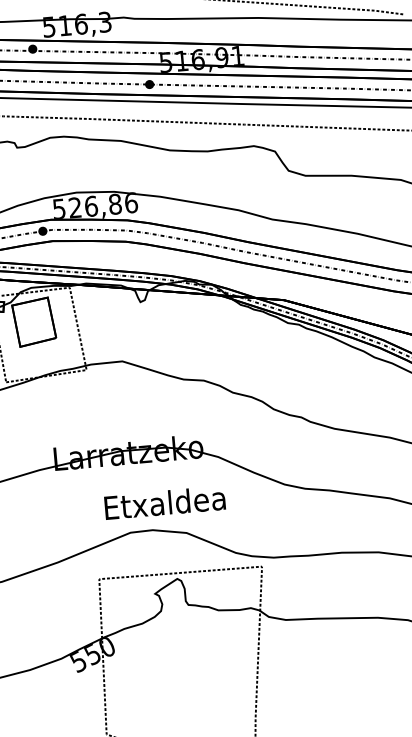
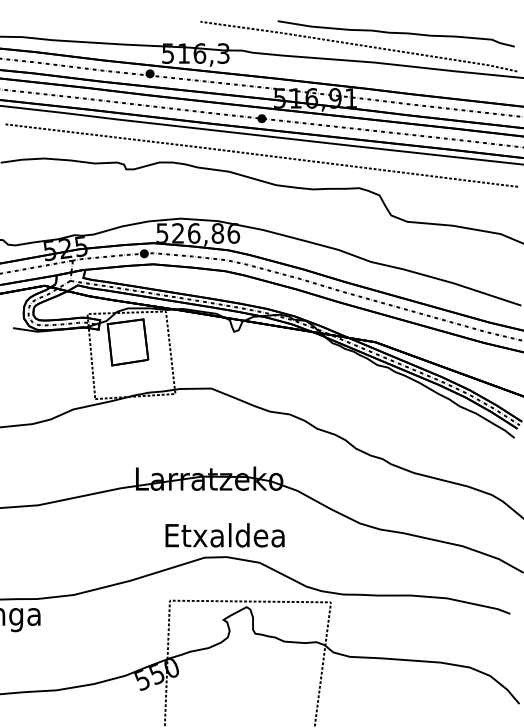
text: (164, 503) -> (224, 535), moved

